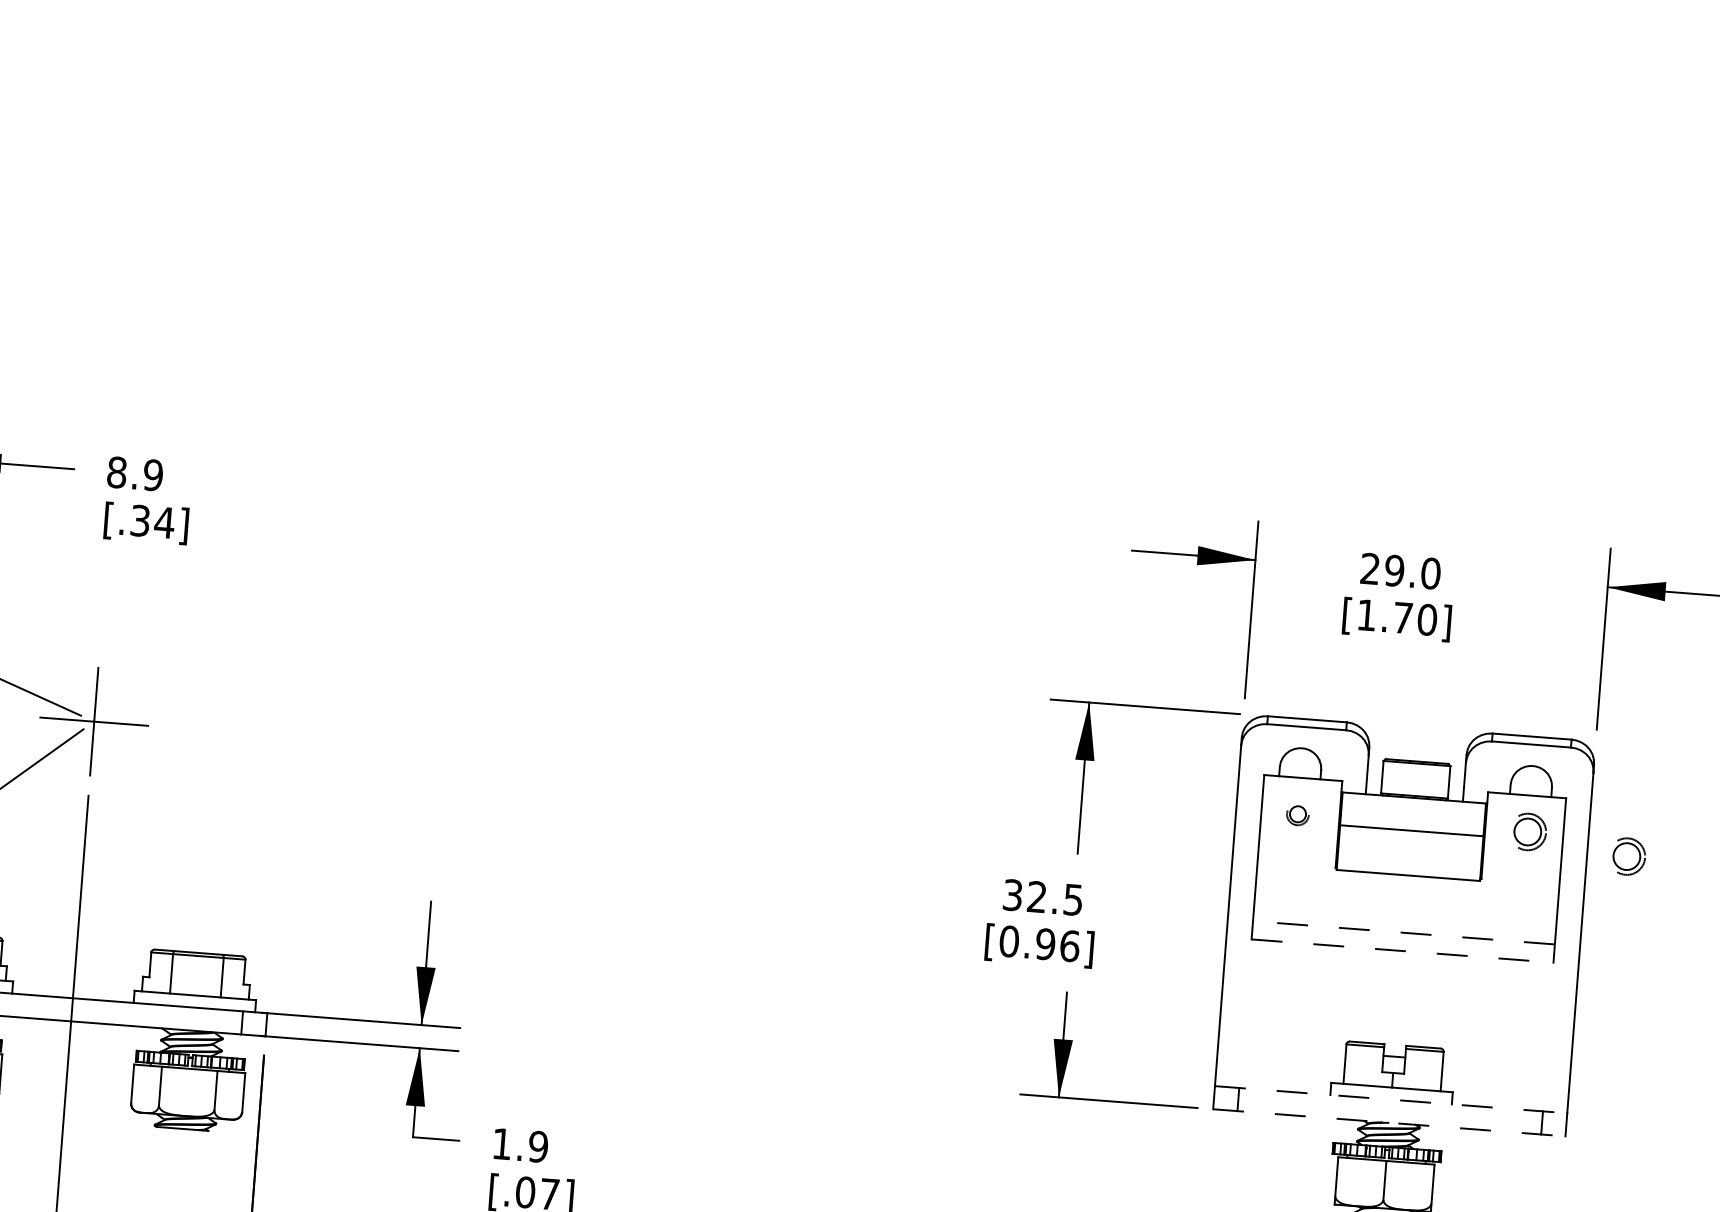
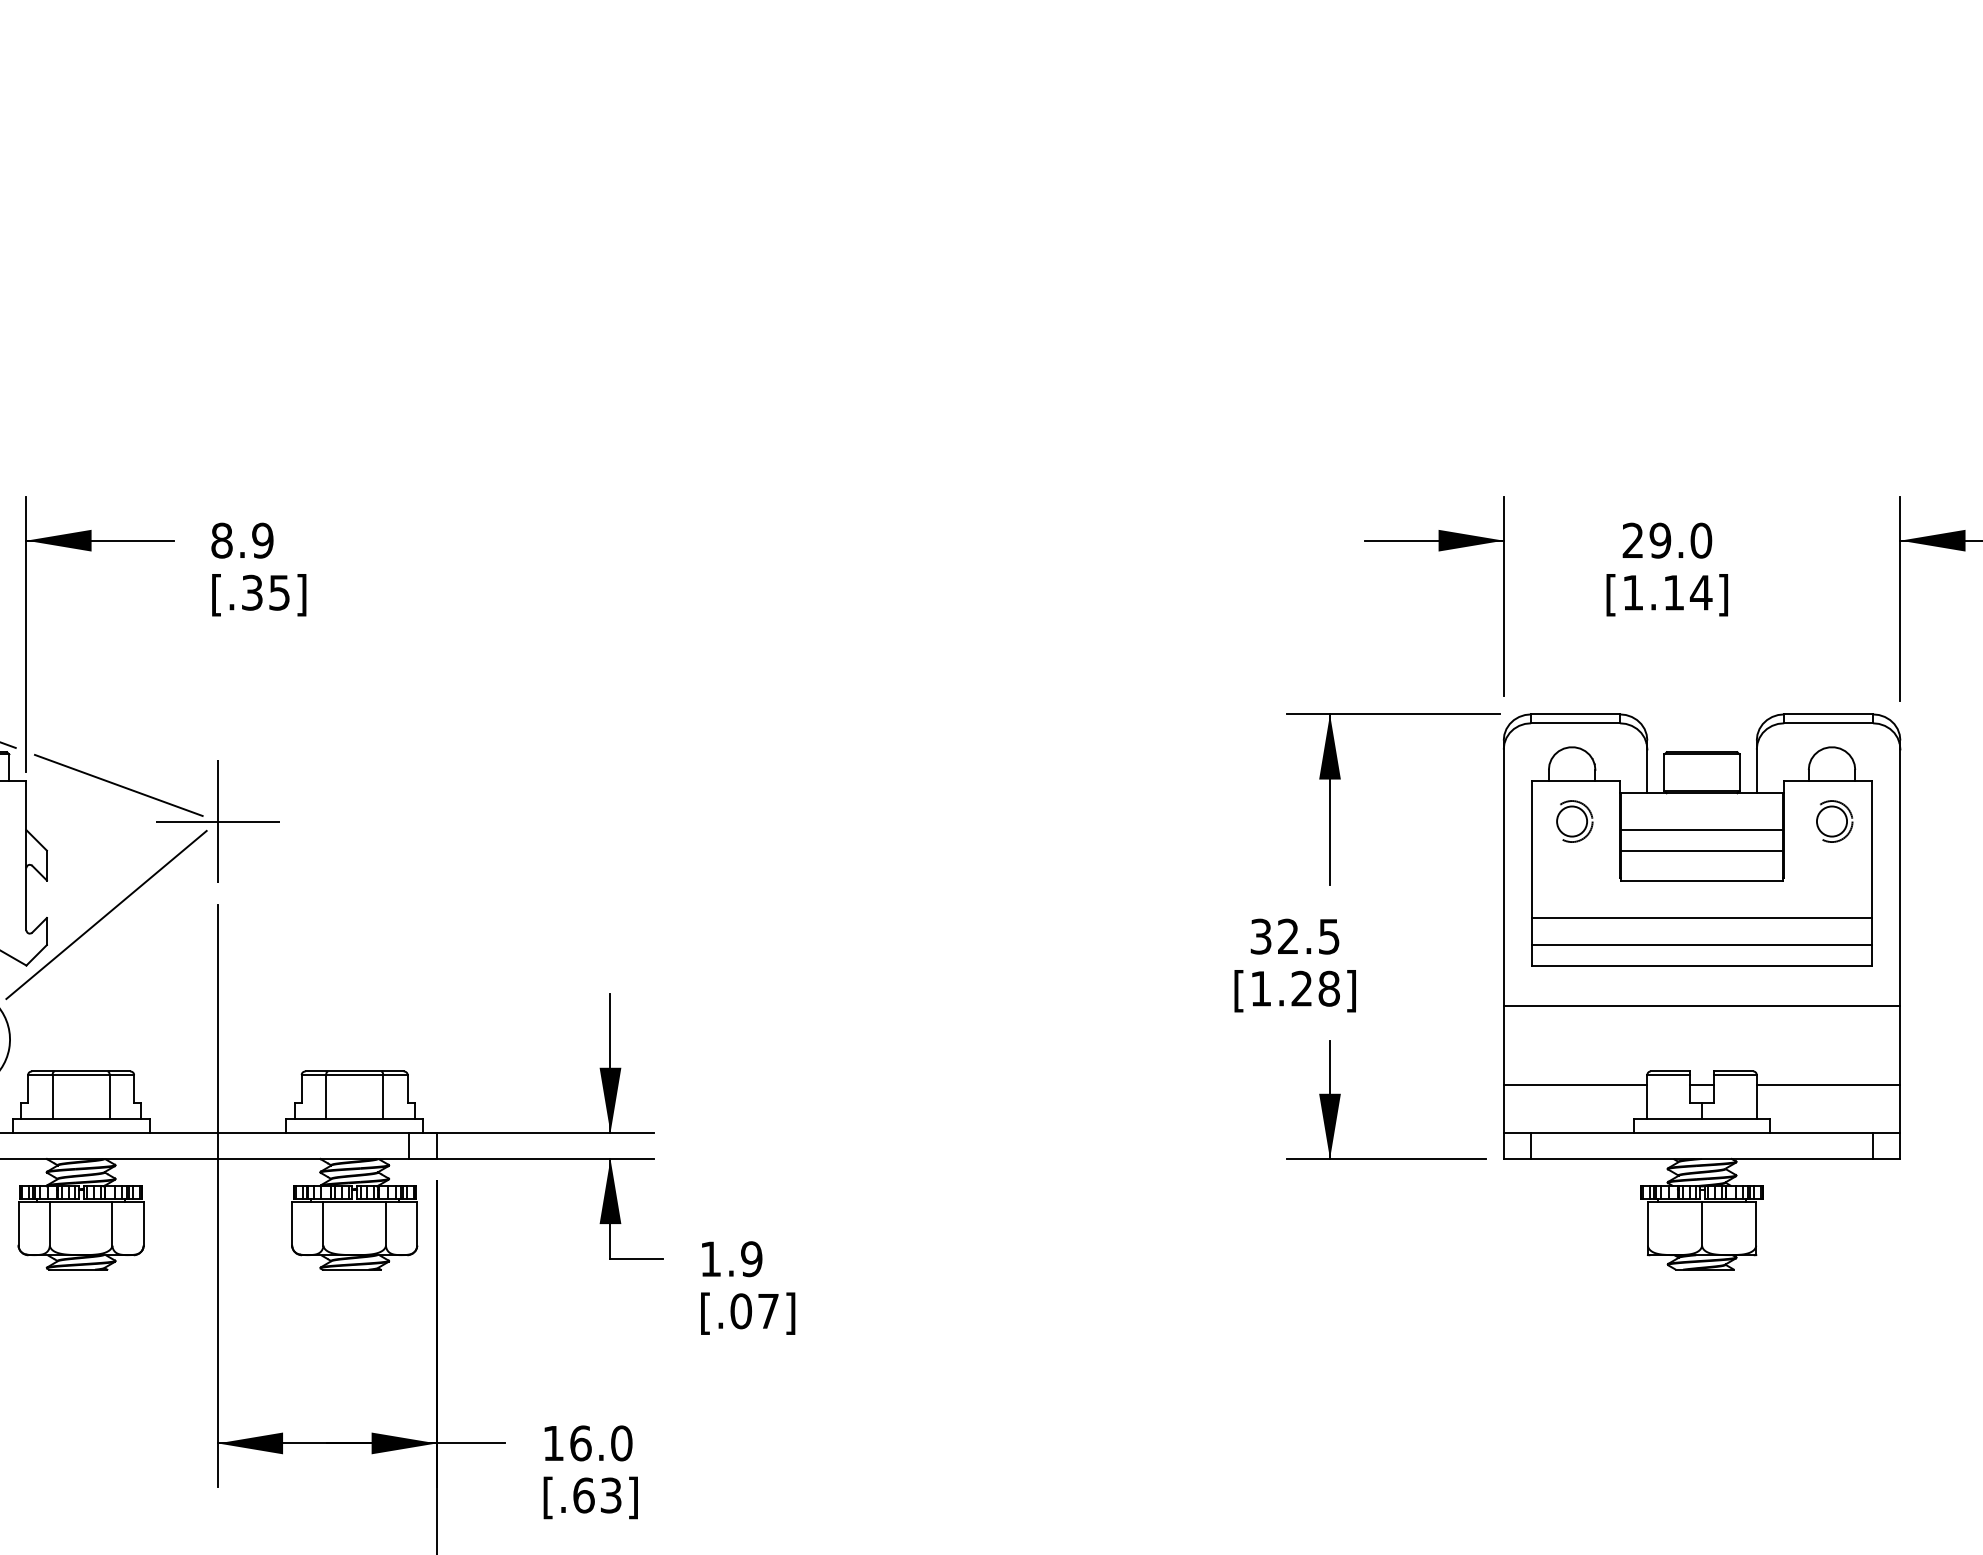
text: (164, 522) -> (279, 592), [.34] -> [.35]
text: (1416, 618) -> (1688, 592), [1.70] -> [1.14]
part: (1299, 814) -> (1574, 821), size x1.67
line: (1409, 848) -> (1701, 850), added
part: (1629, 856) -> (1947, 840), removed
line: (1406, 908) -> (1702, 917), added
line: (1404, 933) -> (1702, 945), dashed -> solid
text: (1039, 943) -> (1295, 988), [0.96] -> [1.28]
line: (1402, 951) -> (1702, 965), dashed -> solid
line: (1399, 987) -> (1701, 1006), added
line: (1282, 1048) -> (1575, 1084), added
line: (1506, 1065) -> (1828, 1084), added
line: (1391, 1099) -> (1702, 1132), dashed -> solid
line: (1389, 1122) -> (1702, 1158), dashed -> solid

